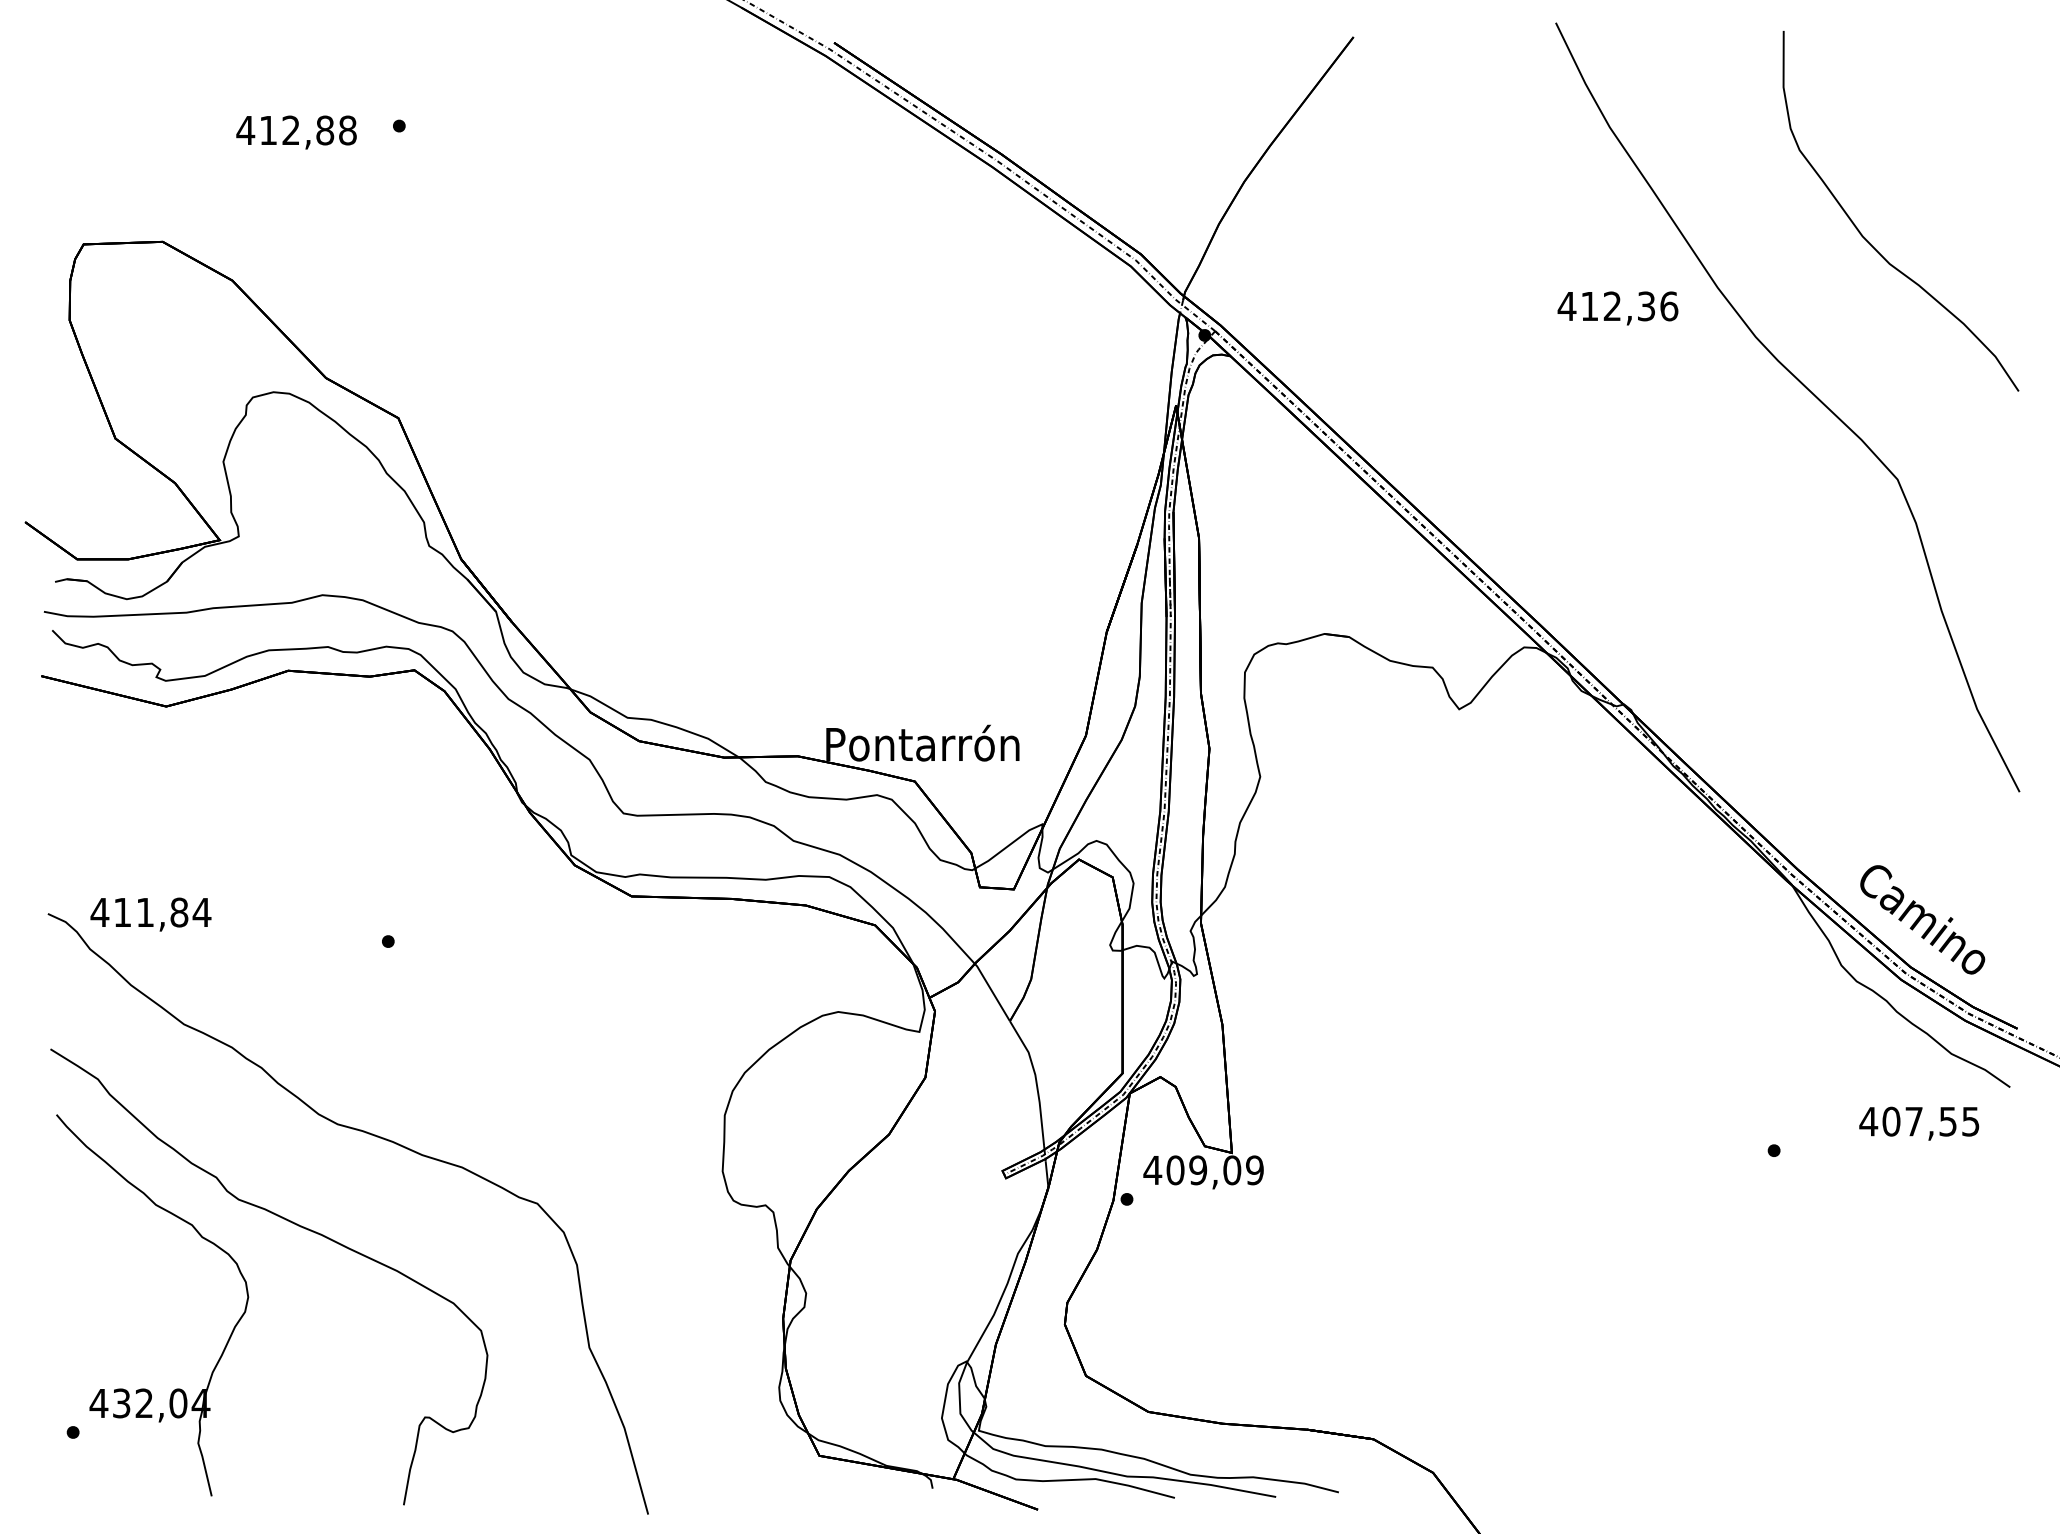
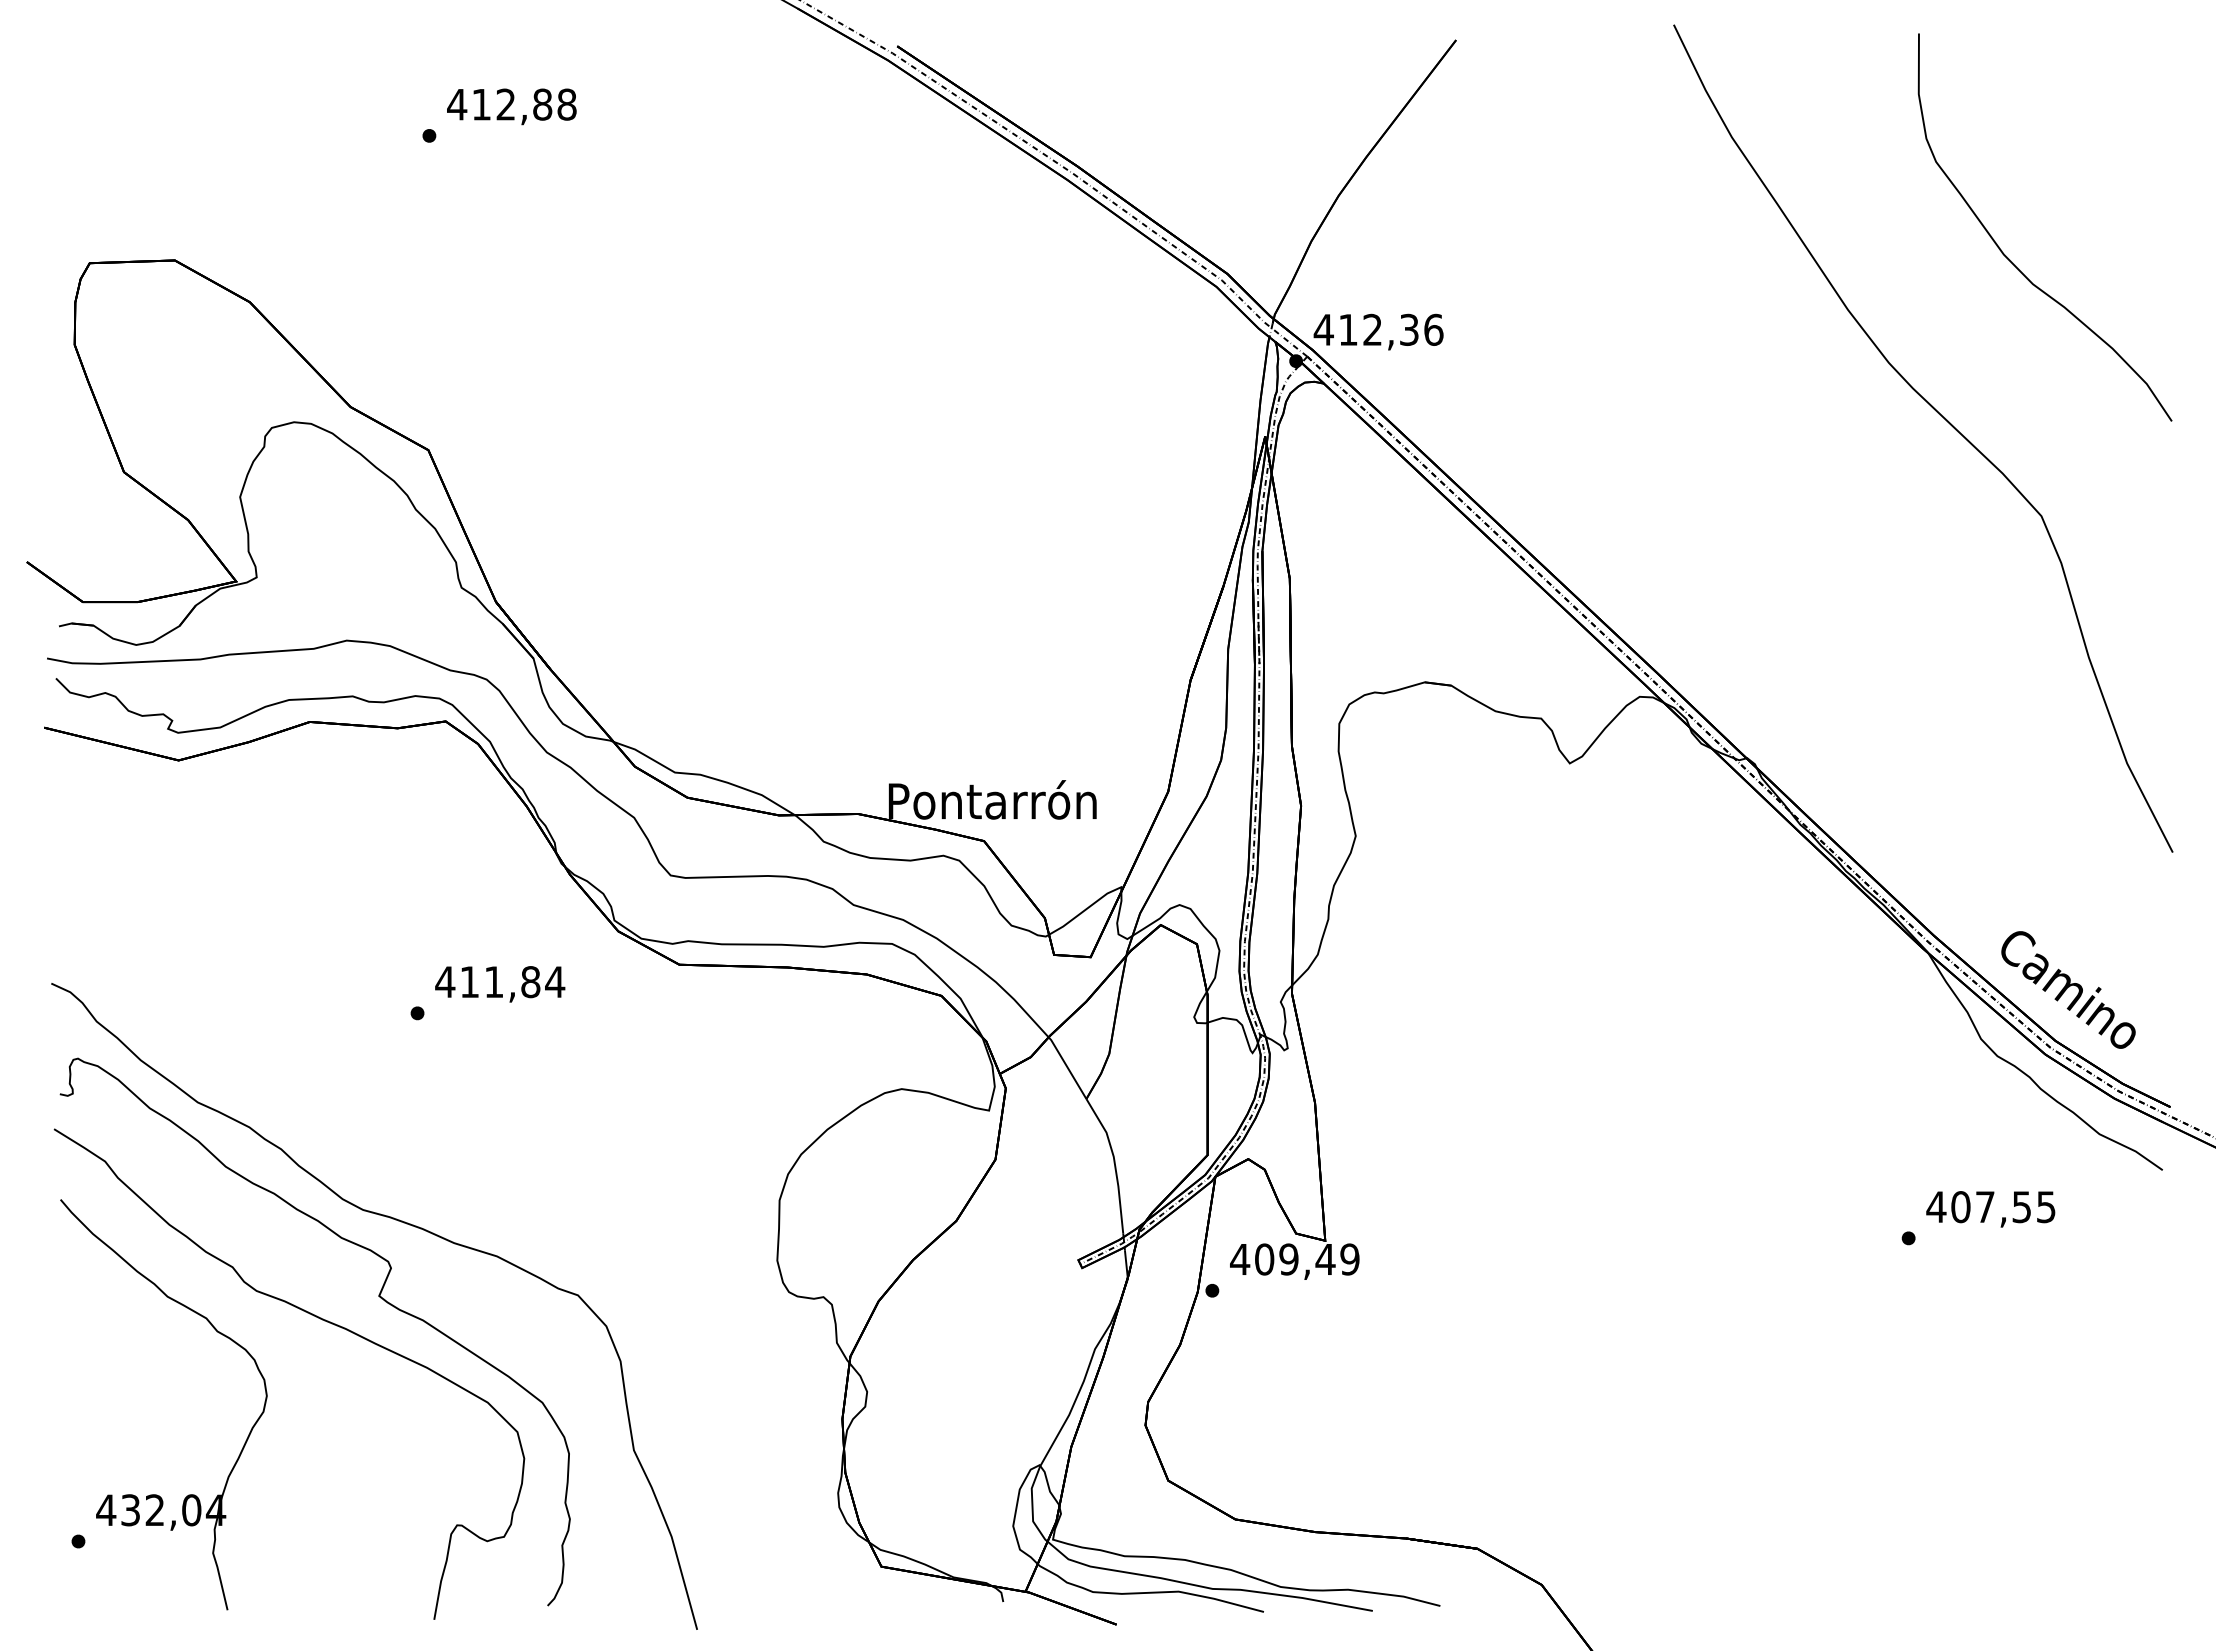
text: (296, 132) -> (511, 106), moved
text: (1617, 307) -> (1378, 331), moved
text: (151, 914) -> (500, 984), moved
text: (1918, 1123) -> (1990, 1209), moved
text: (1232, 1170) -> (1325, 1259), 409,09 -> 409,49
curve: (352, 1204) -> (378, 1296), added

